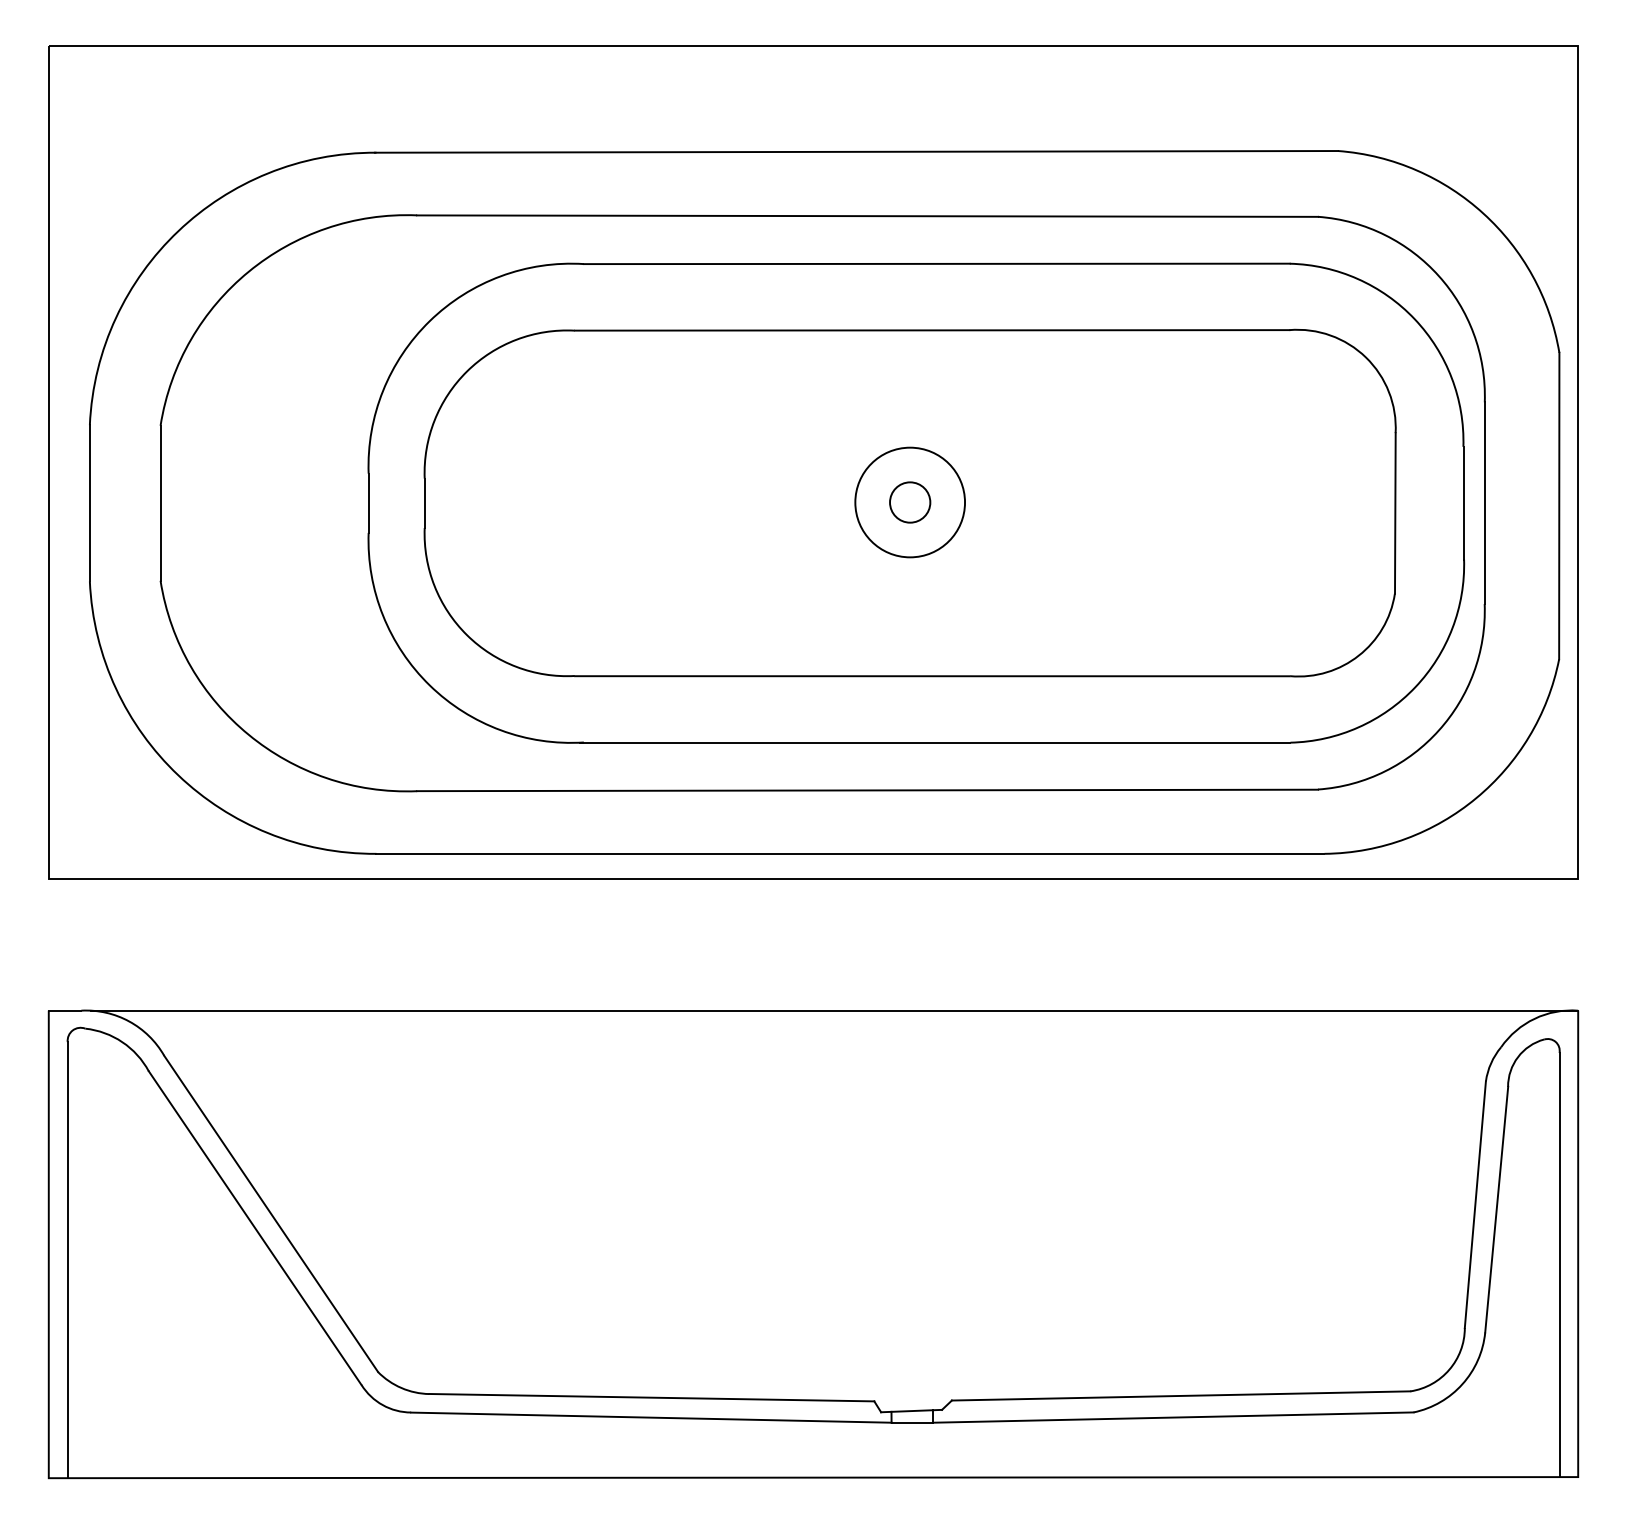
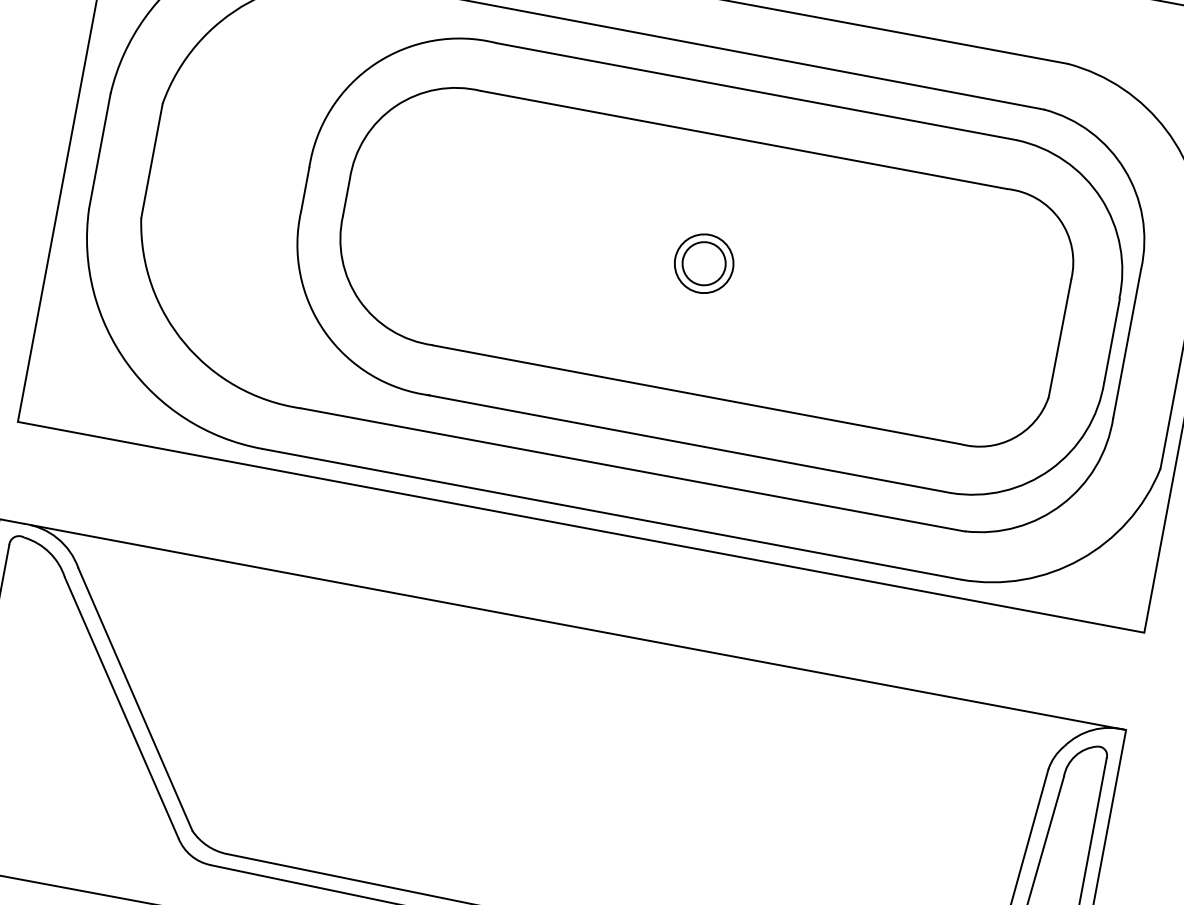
circle: (909, 502) -> (703, 263), size x1.43
circle: (910, 502) -> (704, 263), size x0.71

